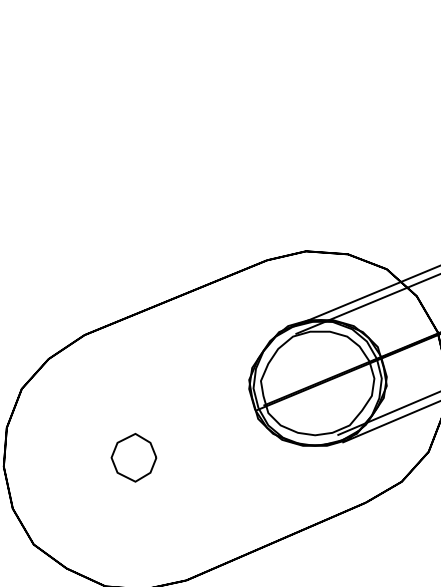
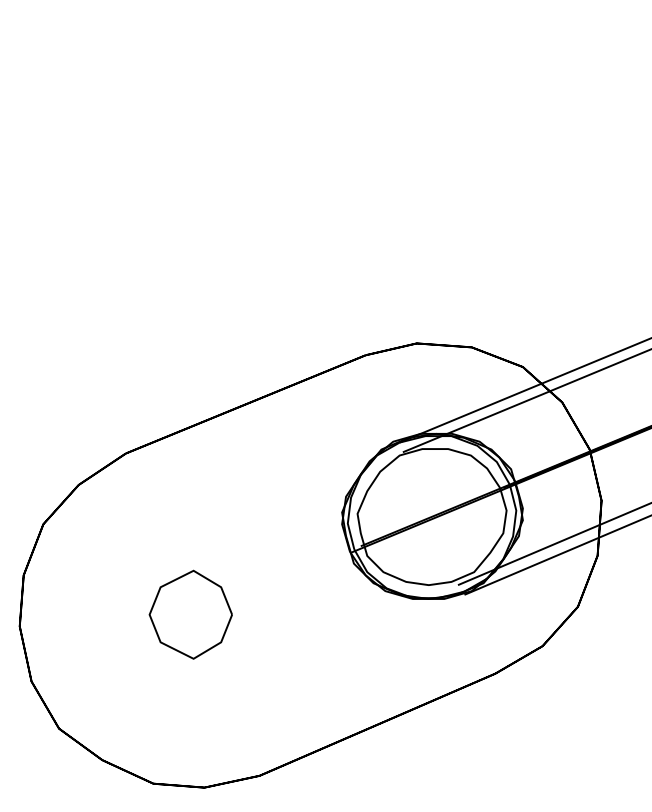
part: (133, 457) -> (190, 614), size x1.4

